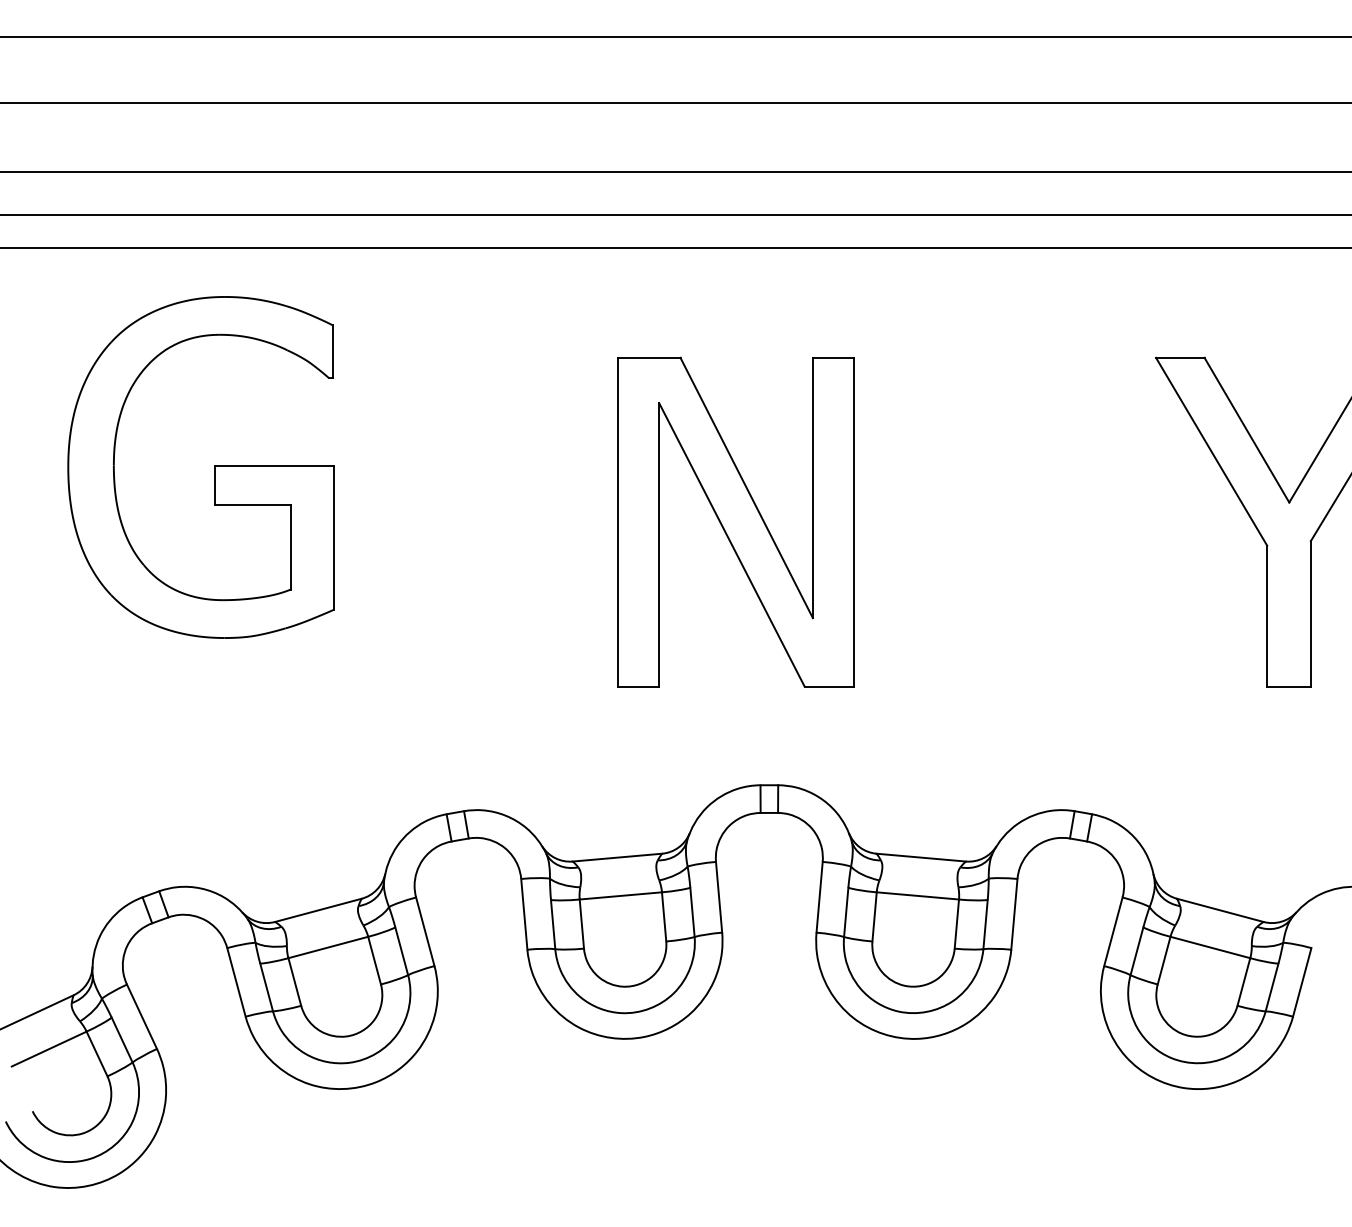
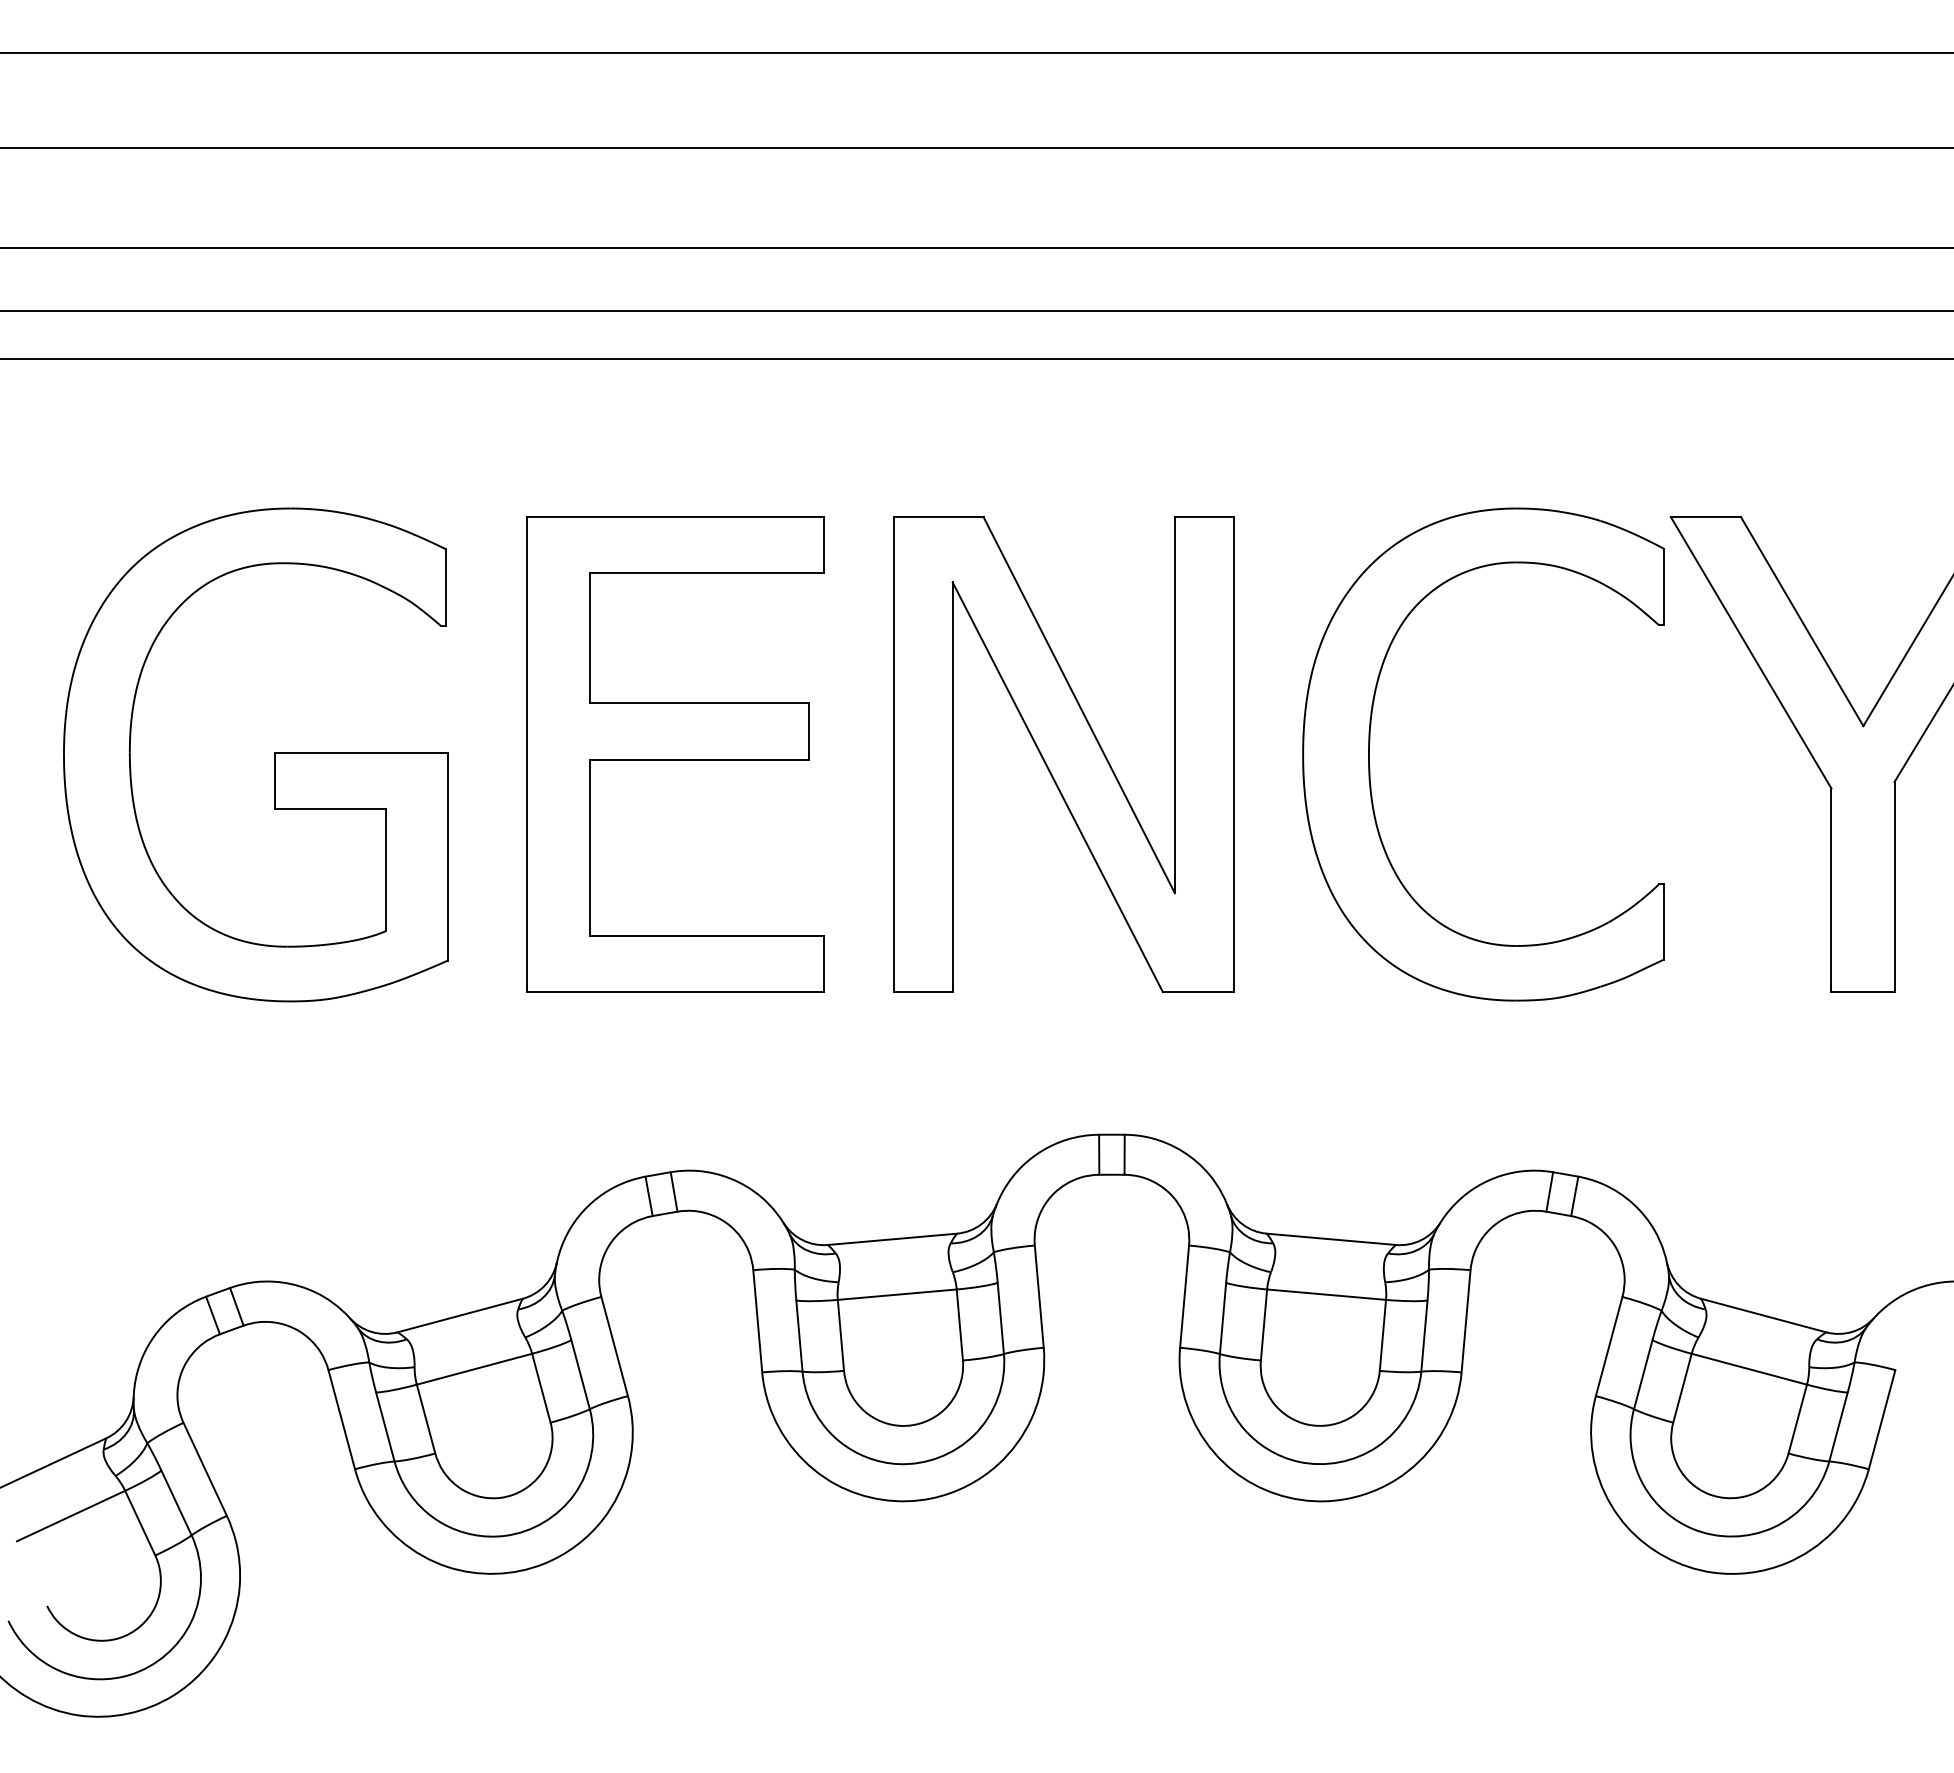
part: (214, 467) -> (275, 754), moved
part: (467, 522) -> (675, 754), added
part: (948, 522) -> (1370, 754), added

